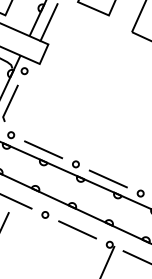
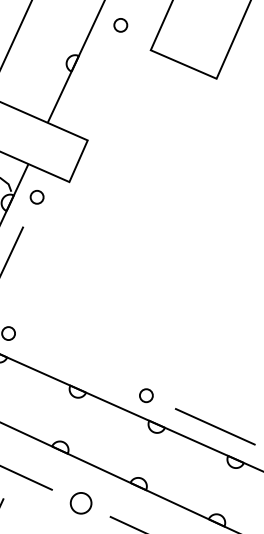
line: (48, 22) -> (87, 93), removed
line: (43, 149) -> (77, 364), removed
circle: (45, 214) -> (81, 502), size x1.6

